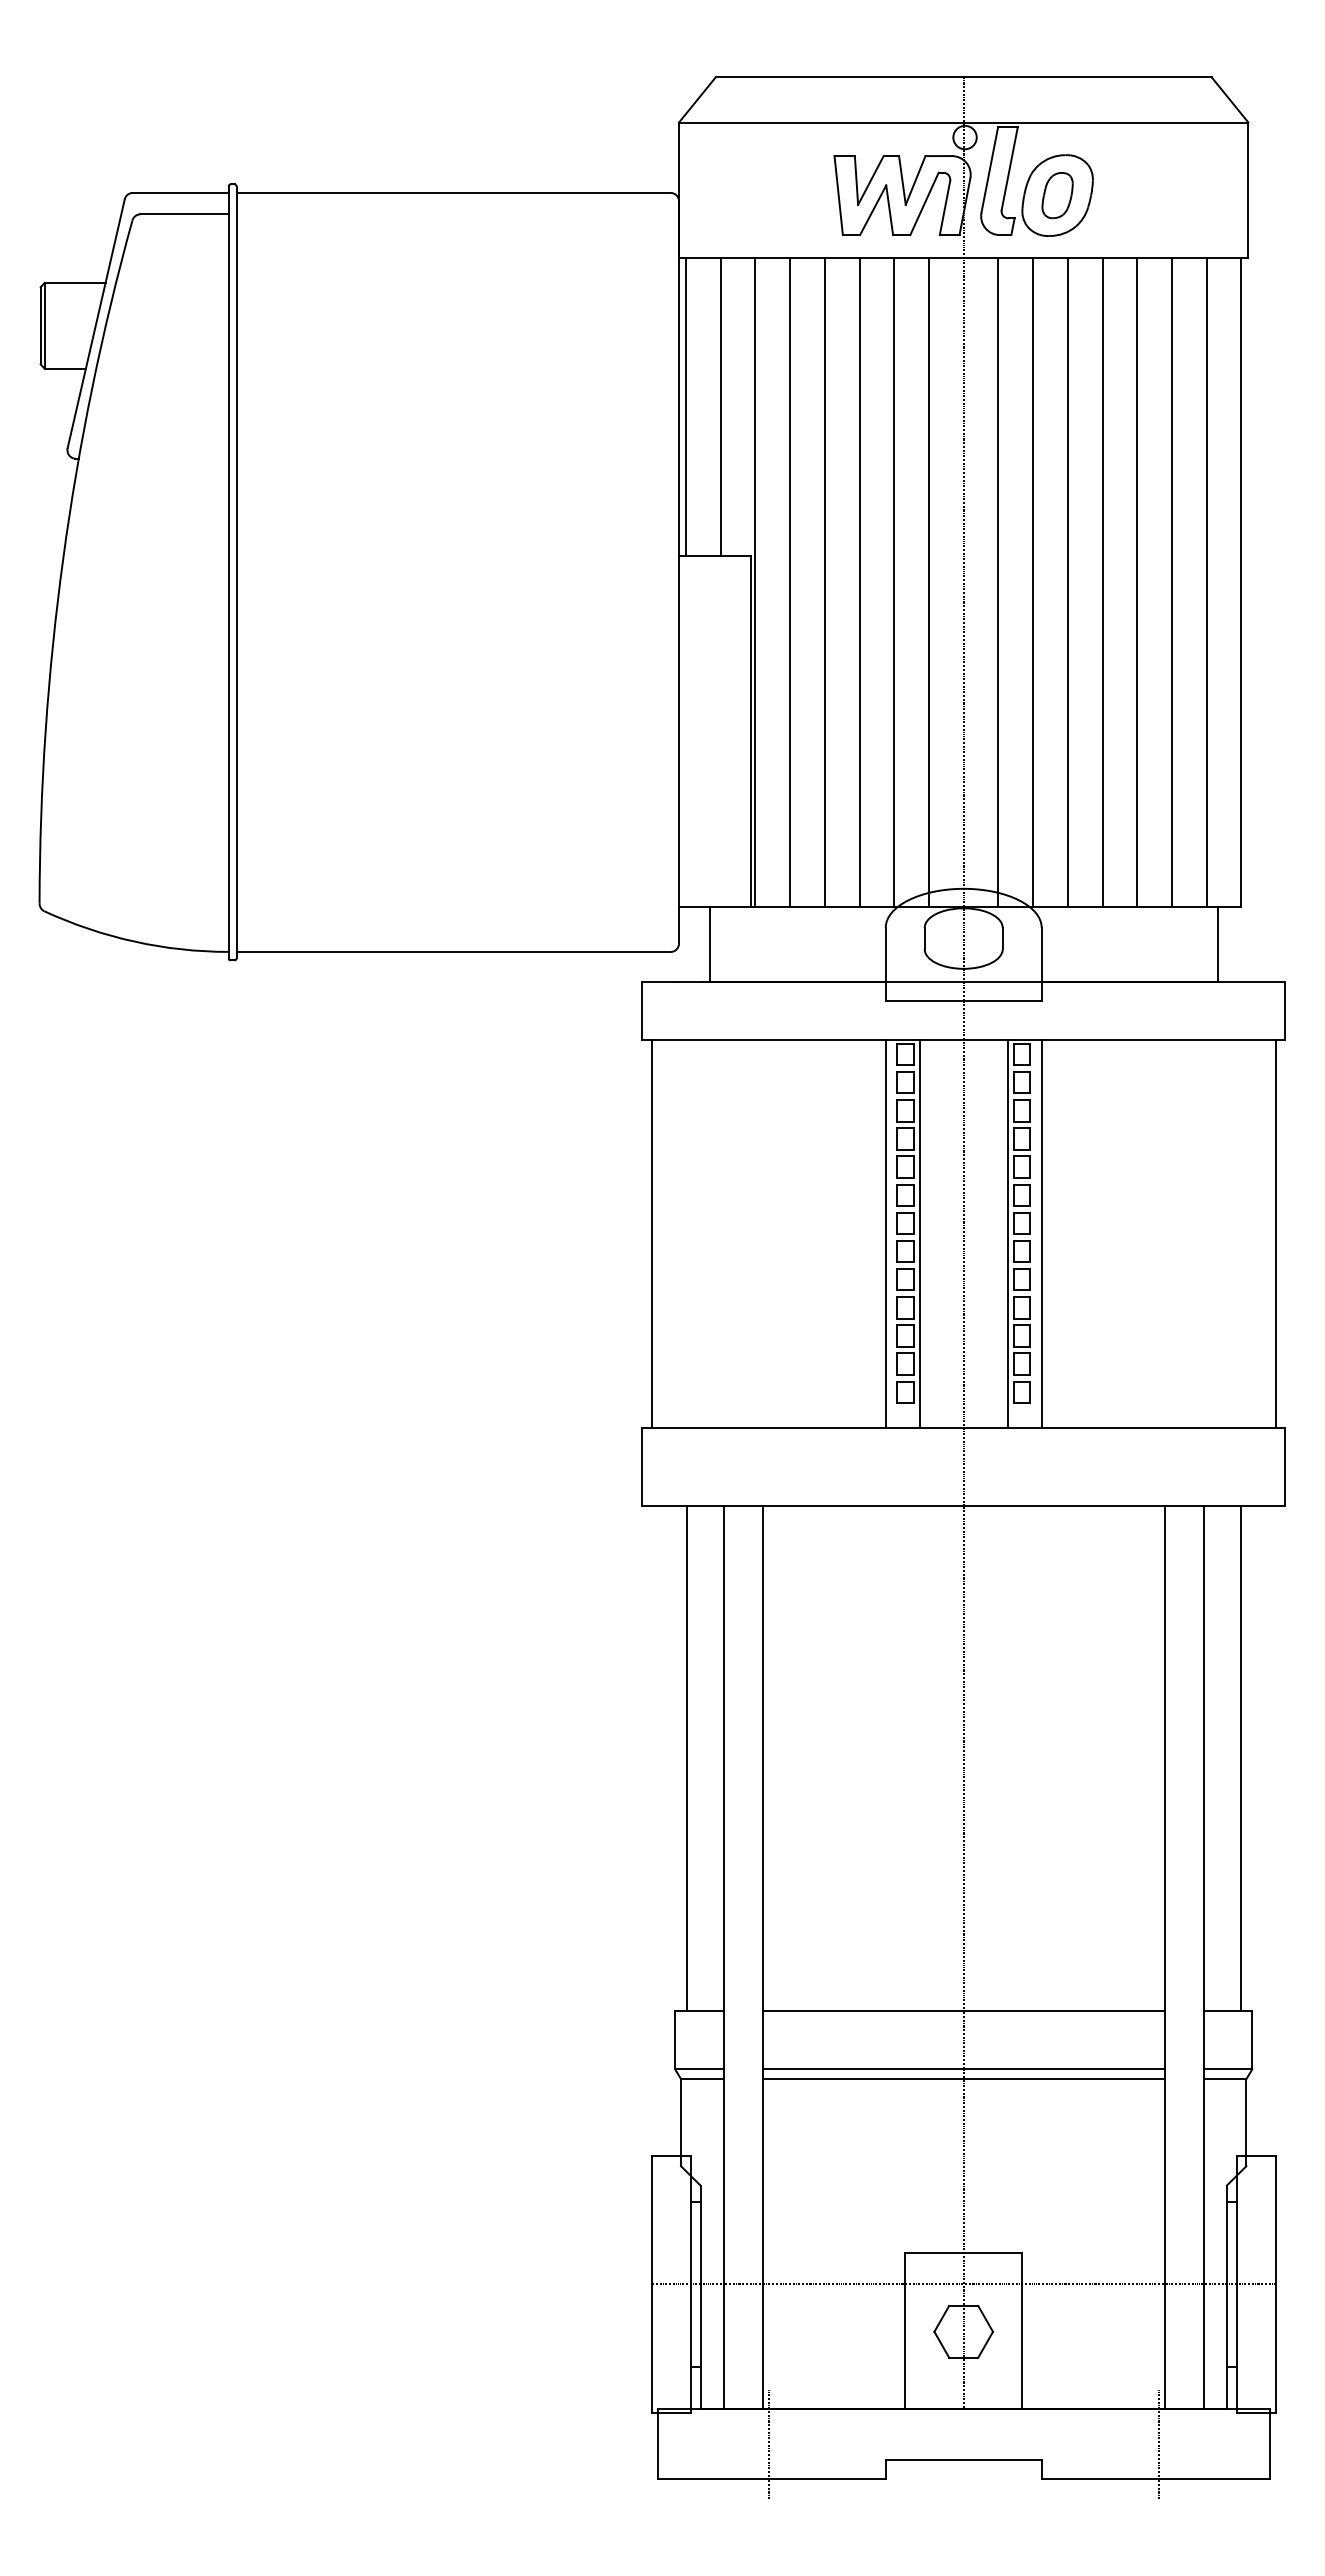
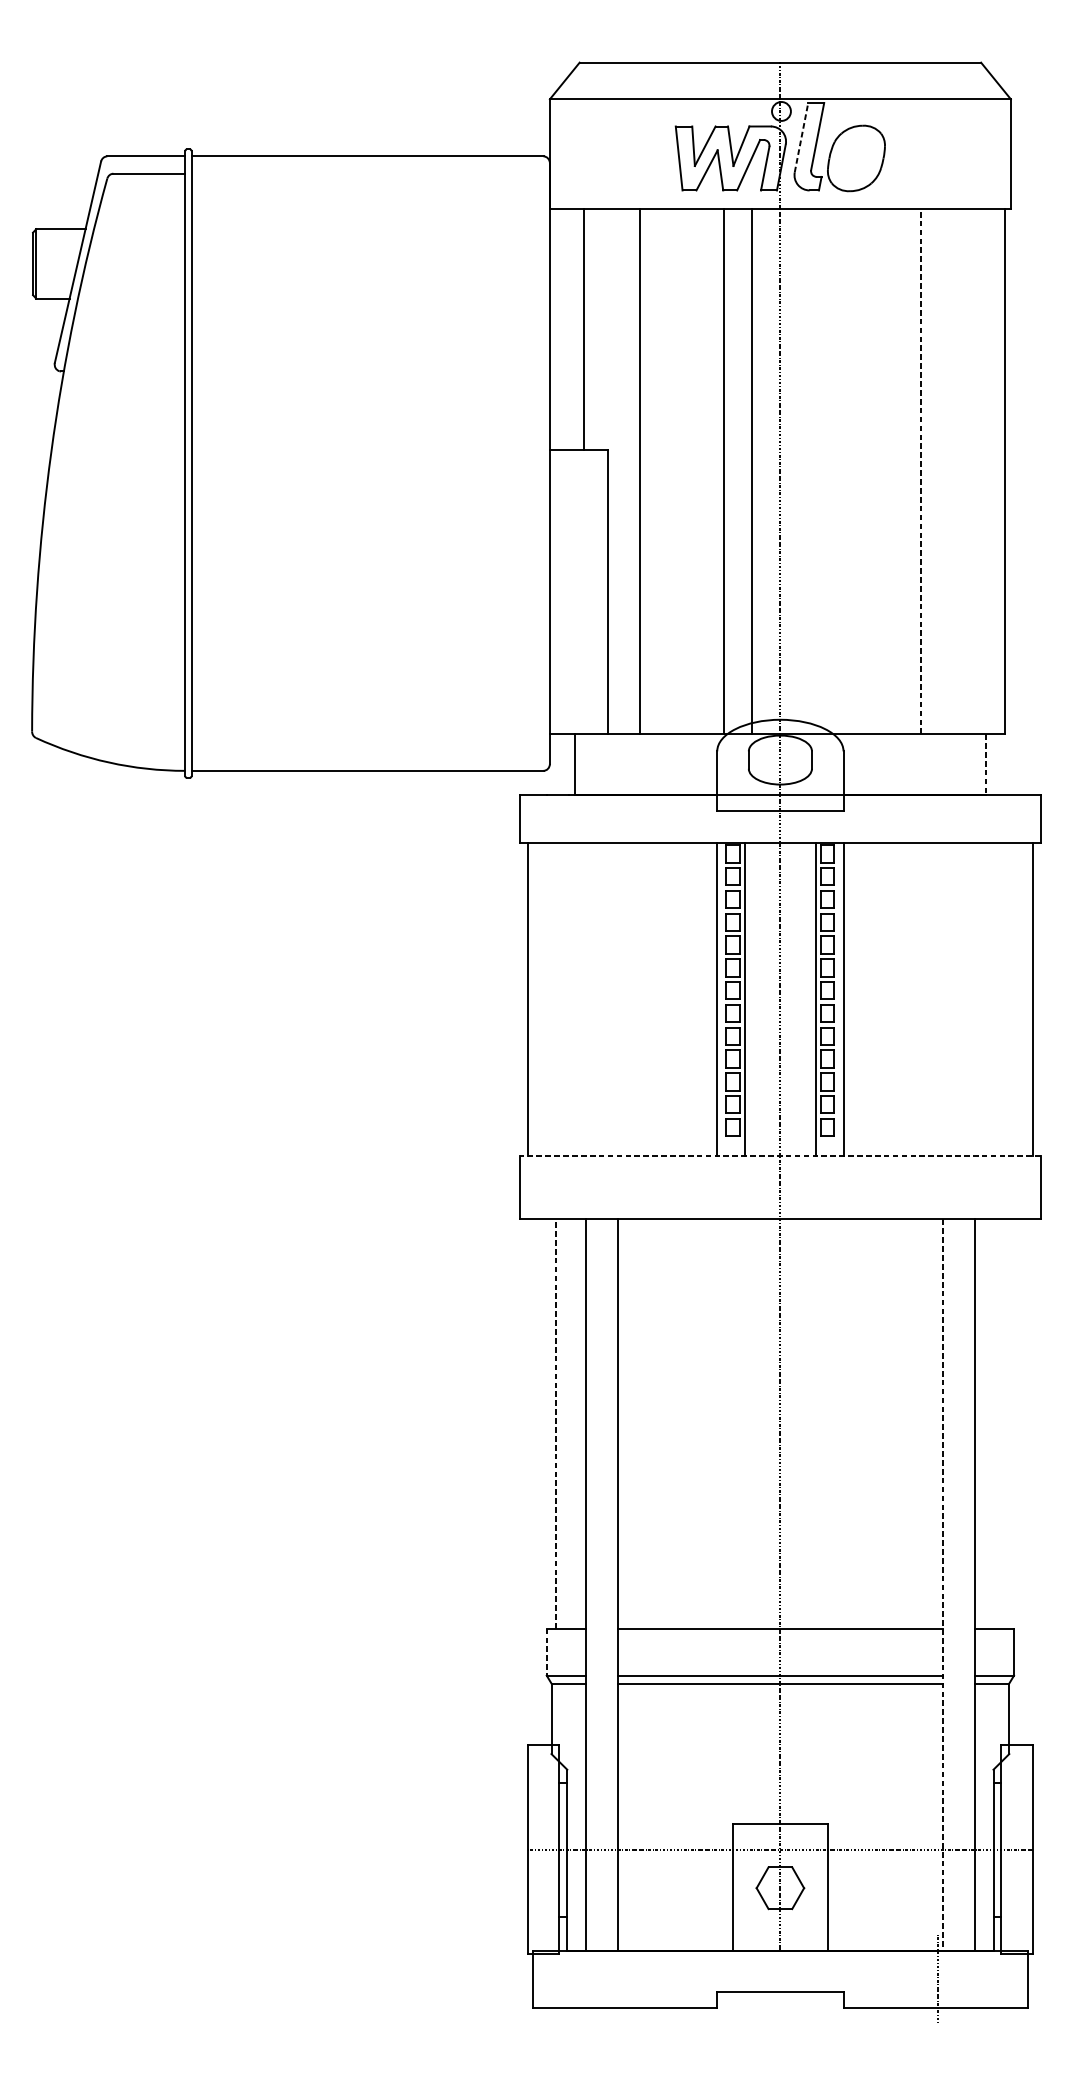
line: (989, 169) -> (801, 137), solid -> dashed
part: (1057, 195) -> (856, 158), removed
line: (686, 406) -> (555, 329), removed
line: (1137, 581) -> (921, 470), solid -> dashed
line: (755, 582) -> (611, 471), removed
line: (824, 582) -> (667, 471), removed
line: (859, 582) -> (696, 471), removed
line: (998, 582) -> (808, 471), removed
line: (1033, 582) -> (836, 471), removed
line: (1067, 582) -> (864, 471), removed
line: (1102, 582) -> (892, 471), removed
line: (1171, 582) -> (948, 471), removed
line: (1206, 582) -> (976, 471), removed
line: (1217, 944) -> (985, 764), solid -> dashed
line: (963, 1427) -> (780, 1155), solid -> dashed
line: (686, 1758) -> (555, 1423), solid -> dashed
line: (1240, 1758) -> (1004, 1423), removed
line: (1164, 1957) -> (942, 1585), solid -> dashed
line: (675, 2040) -> (547, 1652), solid -> dashed
line: (768, 2443) -> (622, 1978), removed

